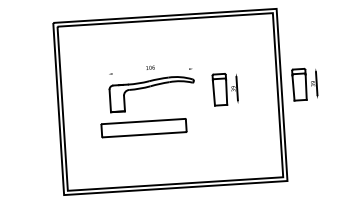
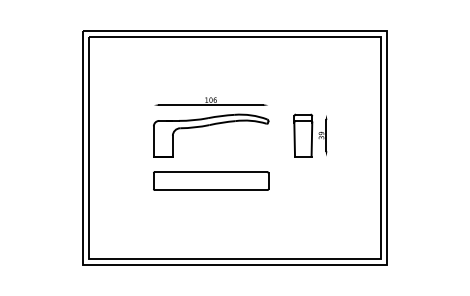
line: (151, 71) -> (211, 105), added
part: (304, 84) -> (418, 135), removed
part: (144, 127) -> (211, 180), moved

